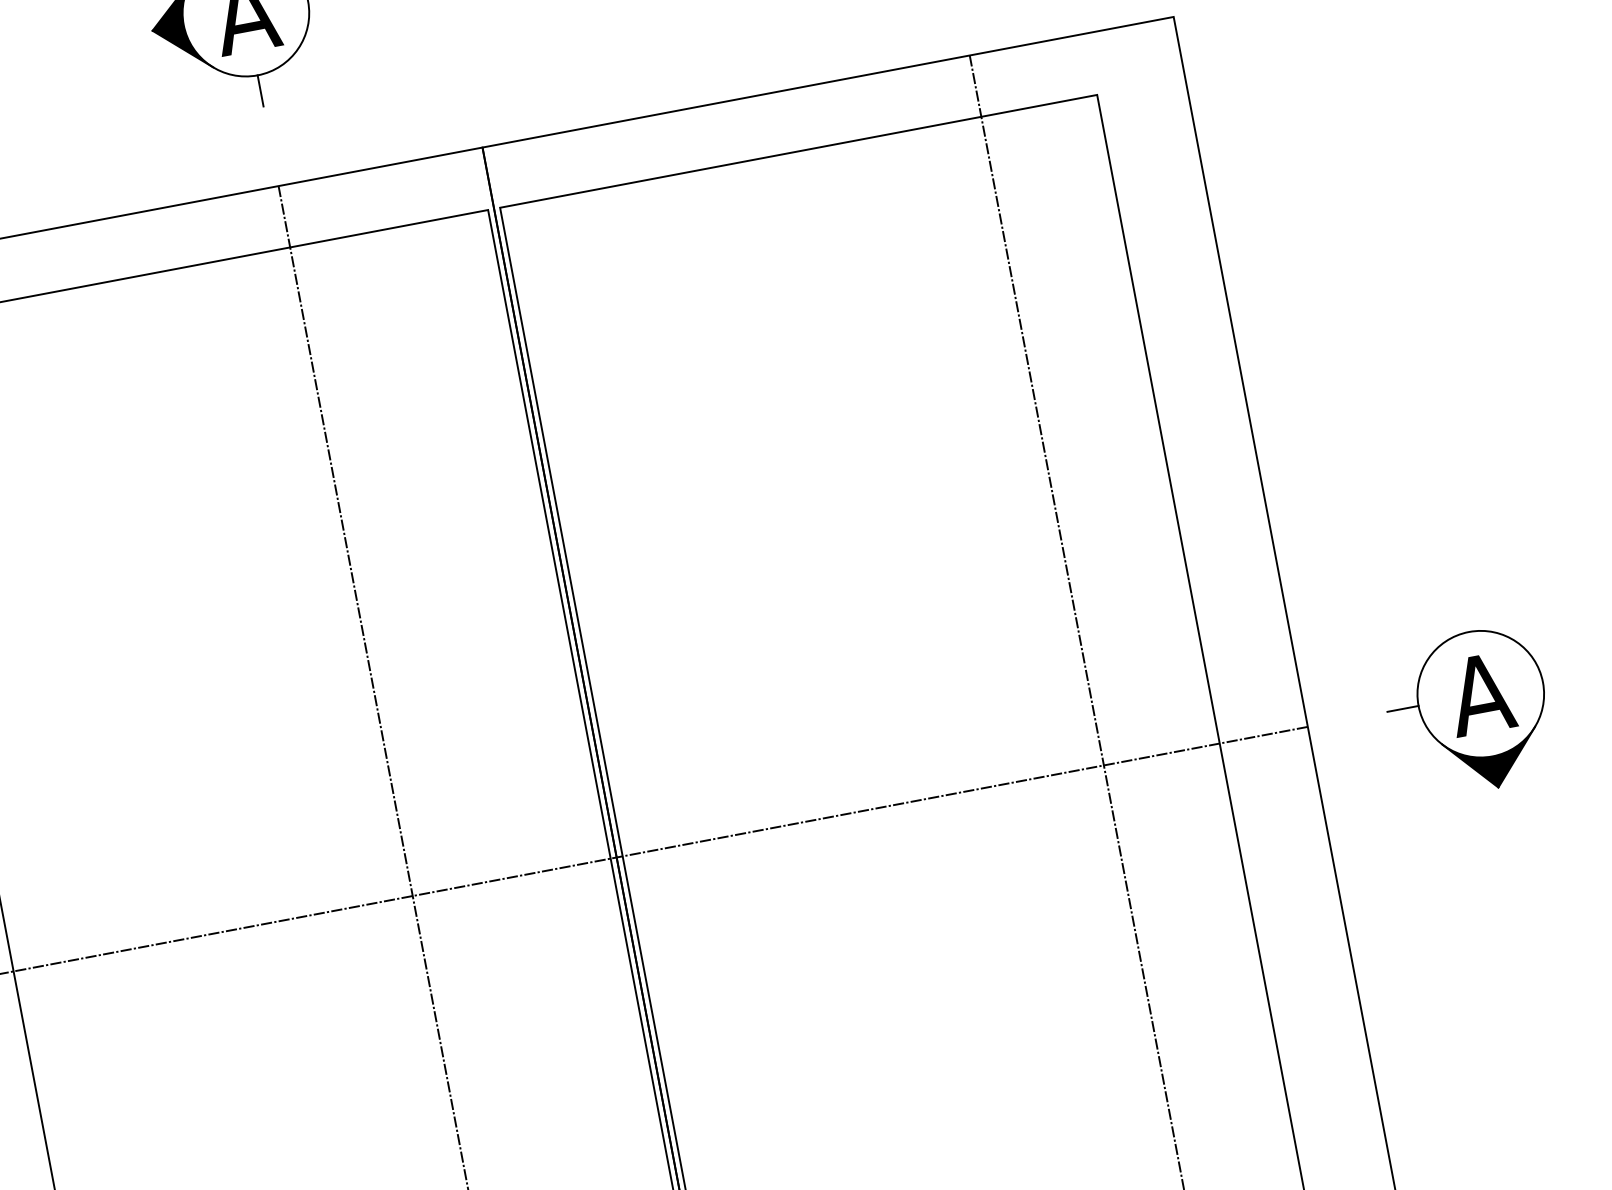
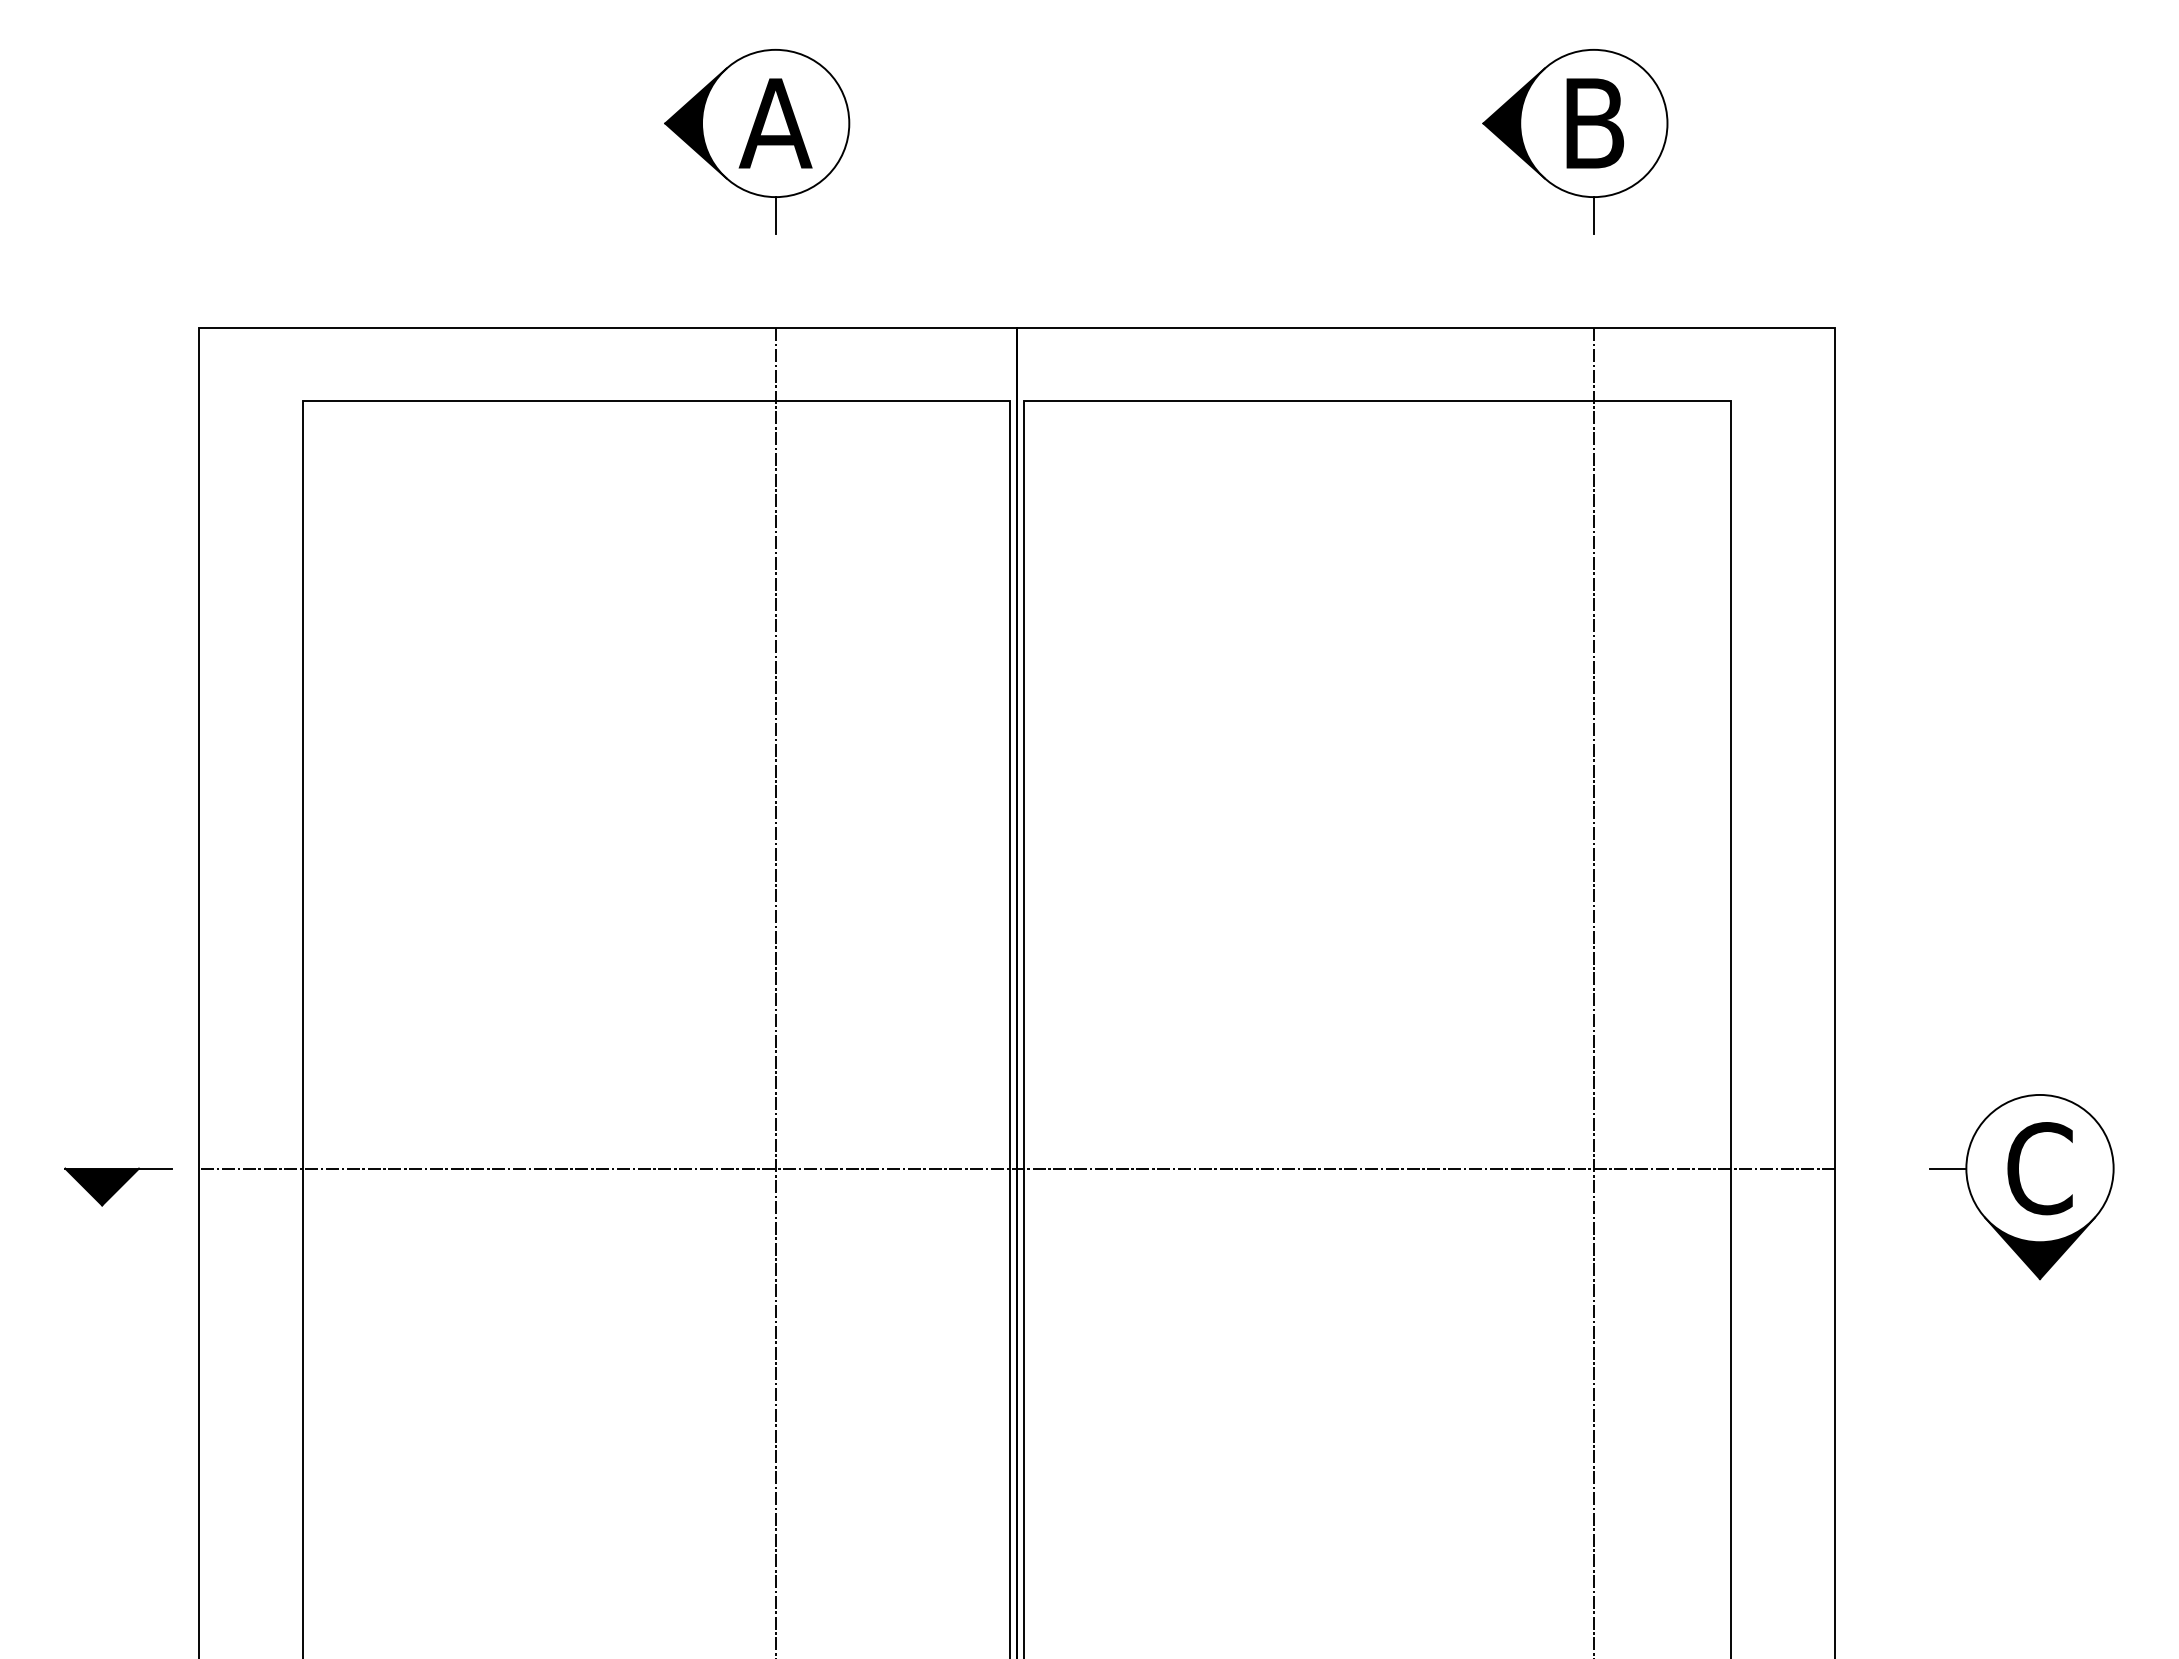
text: (1480, 694) -> (2039, 1168), A -> C

